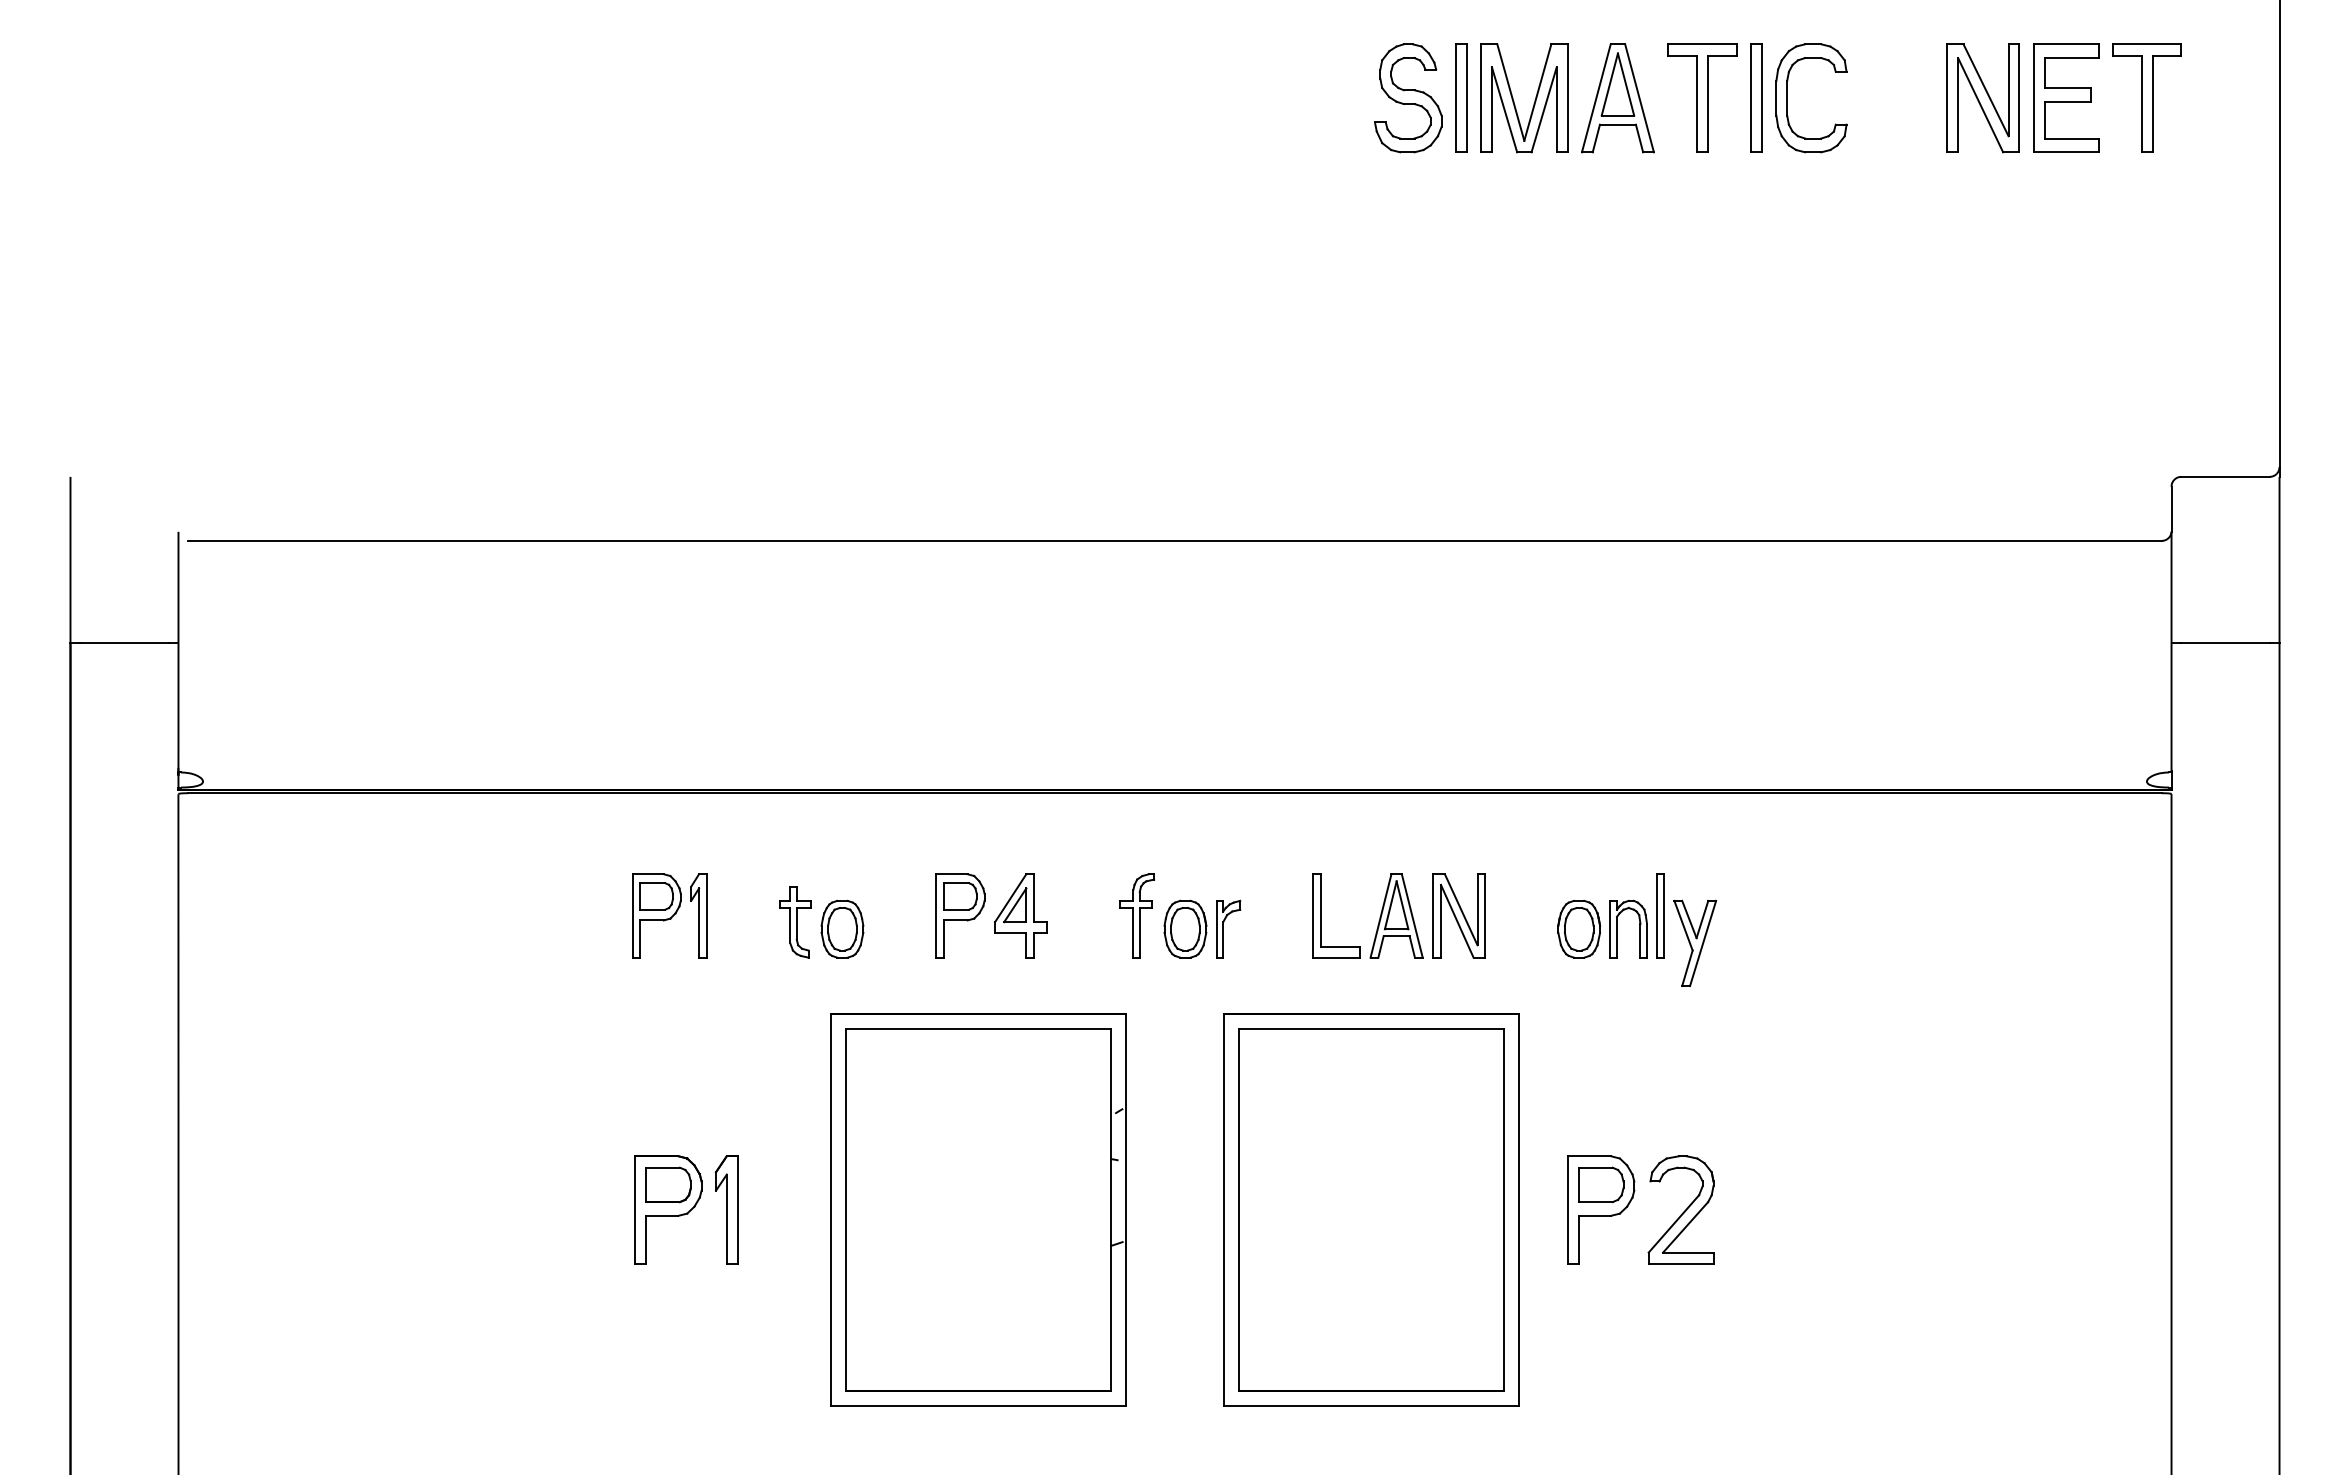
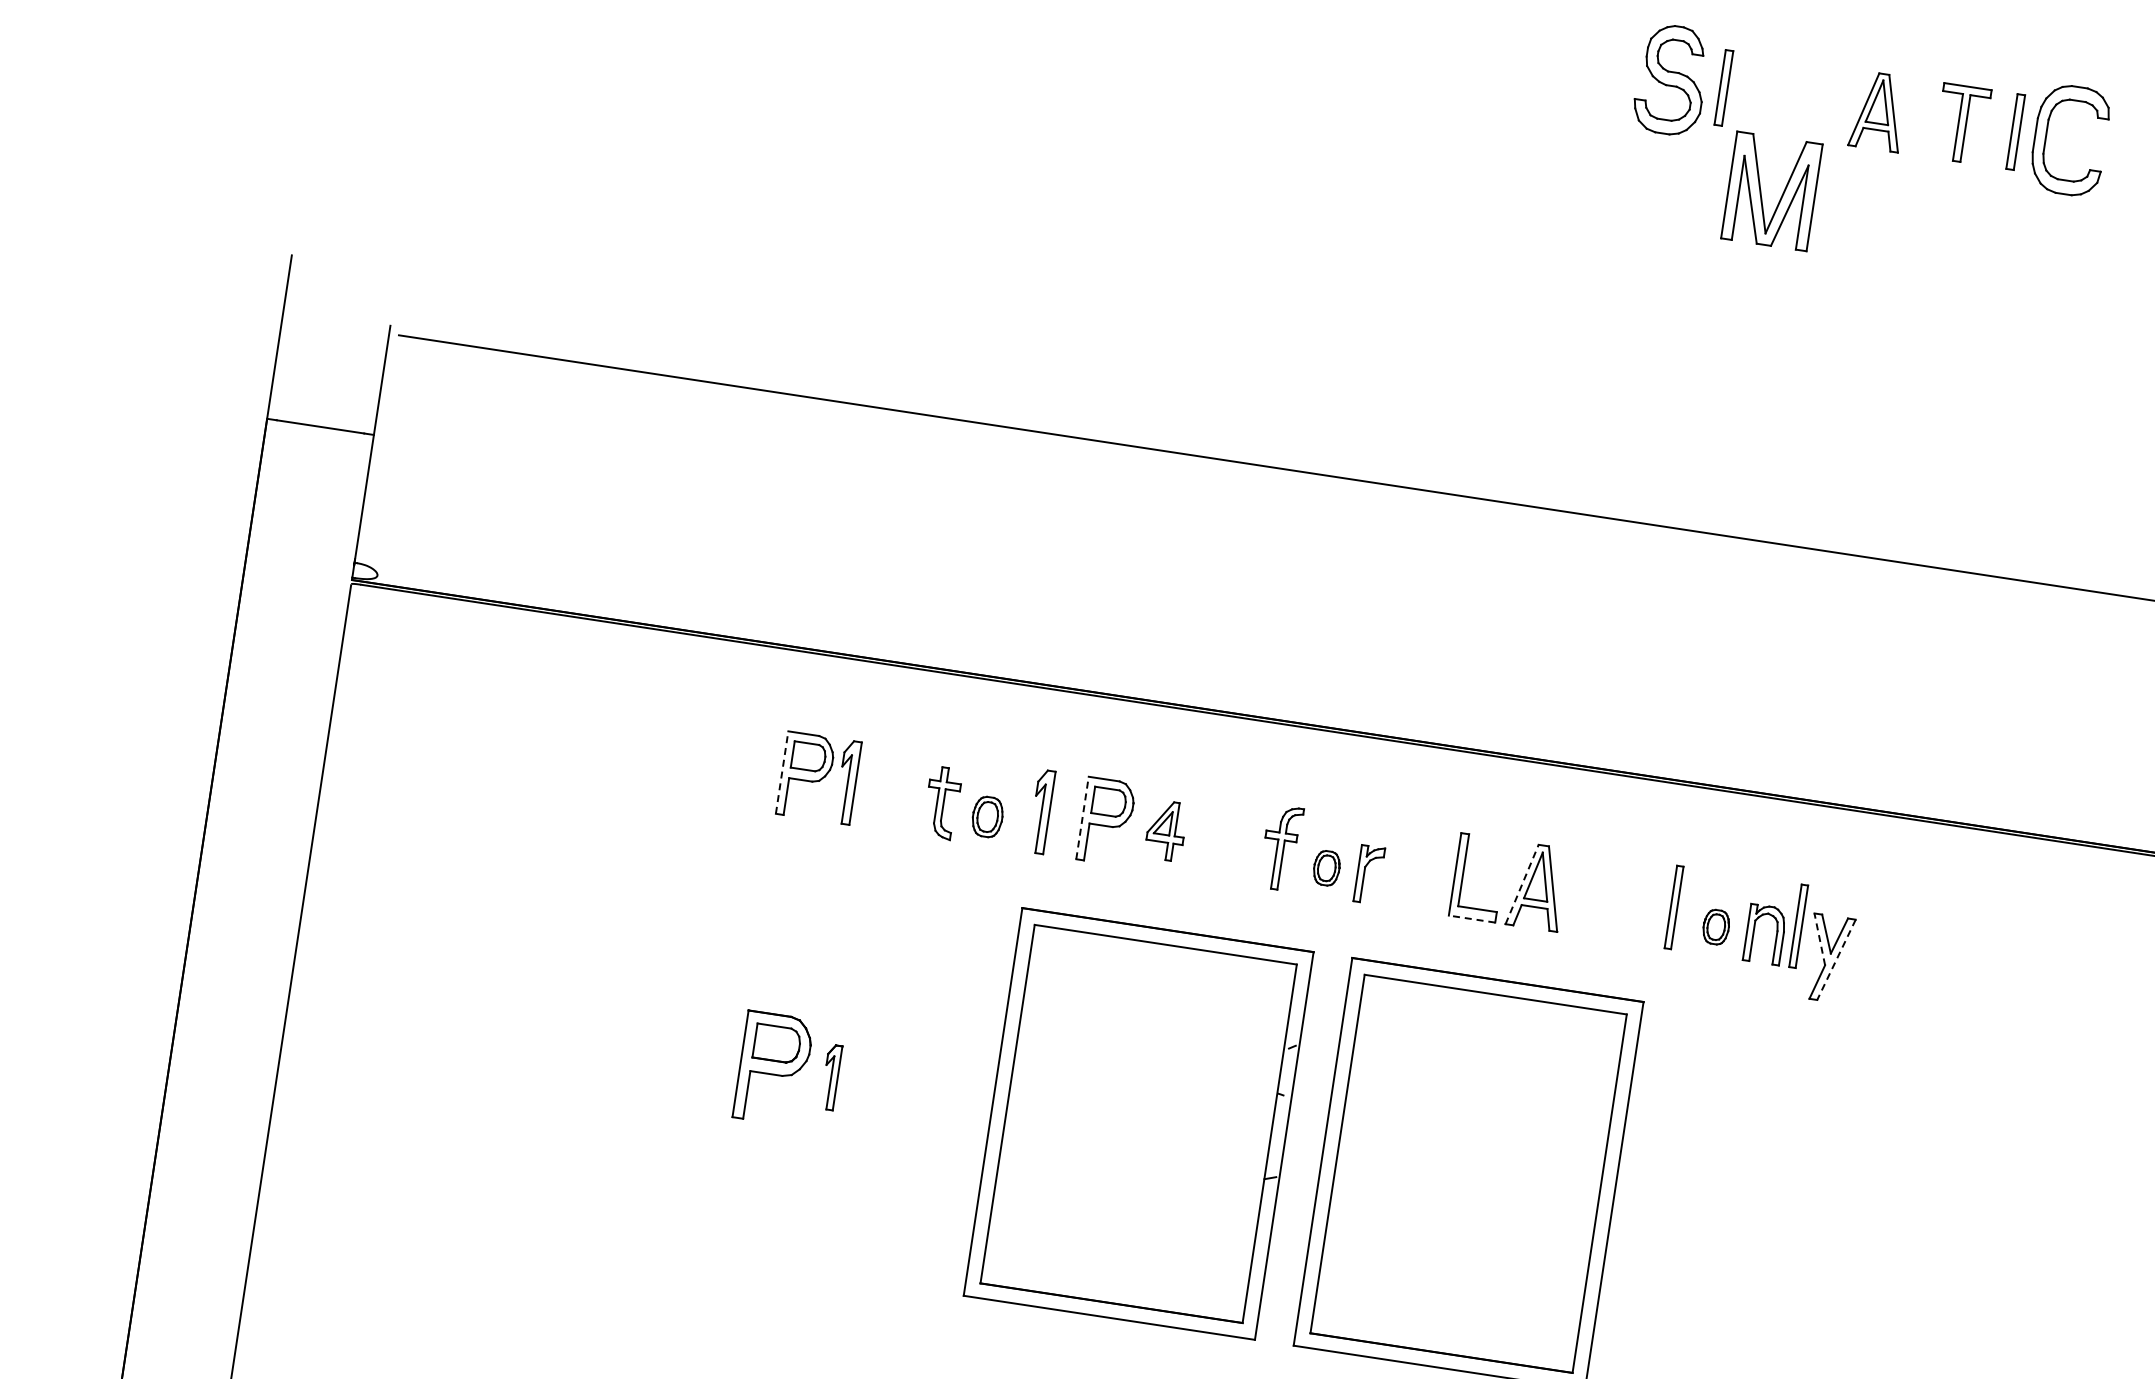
part: (1461, 97) -> (1724, 87), size x0.7
part: (1702, 97) -> (1962, 123), size x0.7
part: (1756, 97) -> (2015, 131), size x0.7
part: (1617, 98) -> (1878, 111), size x0.7
part: (1534, 100) -> (1781, 195), moved
line: (632, 915) -> (782, 772), solid -> dashed
part: (894, 915) -> (1041, 811), added
line: (936, 915) -> (1082, 817), solid -> dashed
part: (1020, 915) -> (1165, 830), size x0.7
line: (1381, 915) -> (1522, 884), solid -> dashed
part: (1458, 915) -> (1598, 895), removed
part: (1534, 915) -> (1673, 906), added
line: (1683, 925) -> (1819, 939), solid -> dashed
part: (842, 928) -> (987, 816), size x0.7
part: (1185, 928) -> (1326, 867), size x0.6
part: (1579, 928) -> (1716, 926), size x0.6
line: (1703, 943) -> (1836, 959), solid -> dashed
line: (1336, 957) -> (1471, 918), solid -> dashed
part: (726, 1209) -> (831, 1076), size x0.6
part: (978, 1209) -> (1138, 1123), moved
part: (1601, 1209) -> (1696, 1207), removed
part: (1680, 1209) -> (1774, 1219), removed

